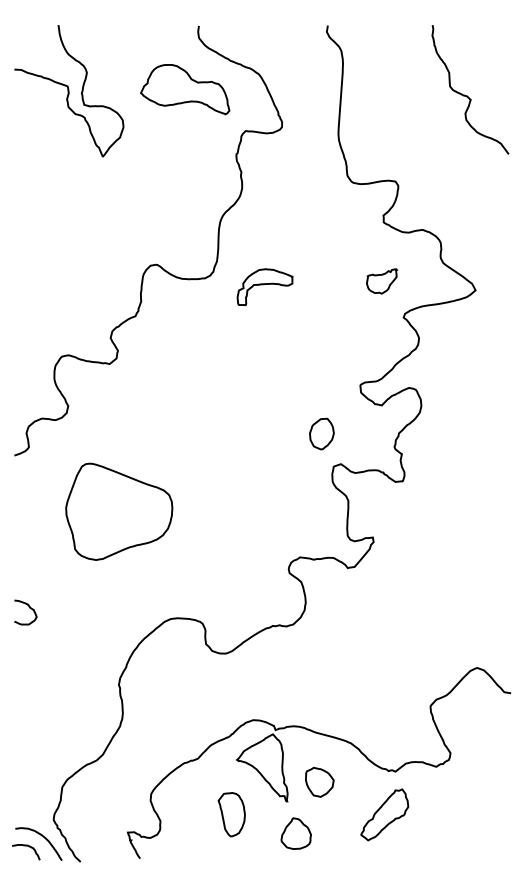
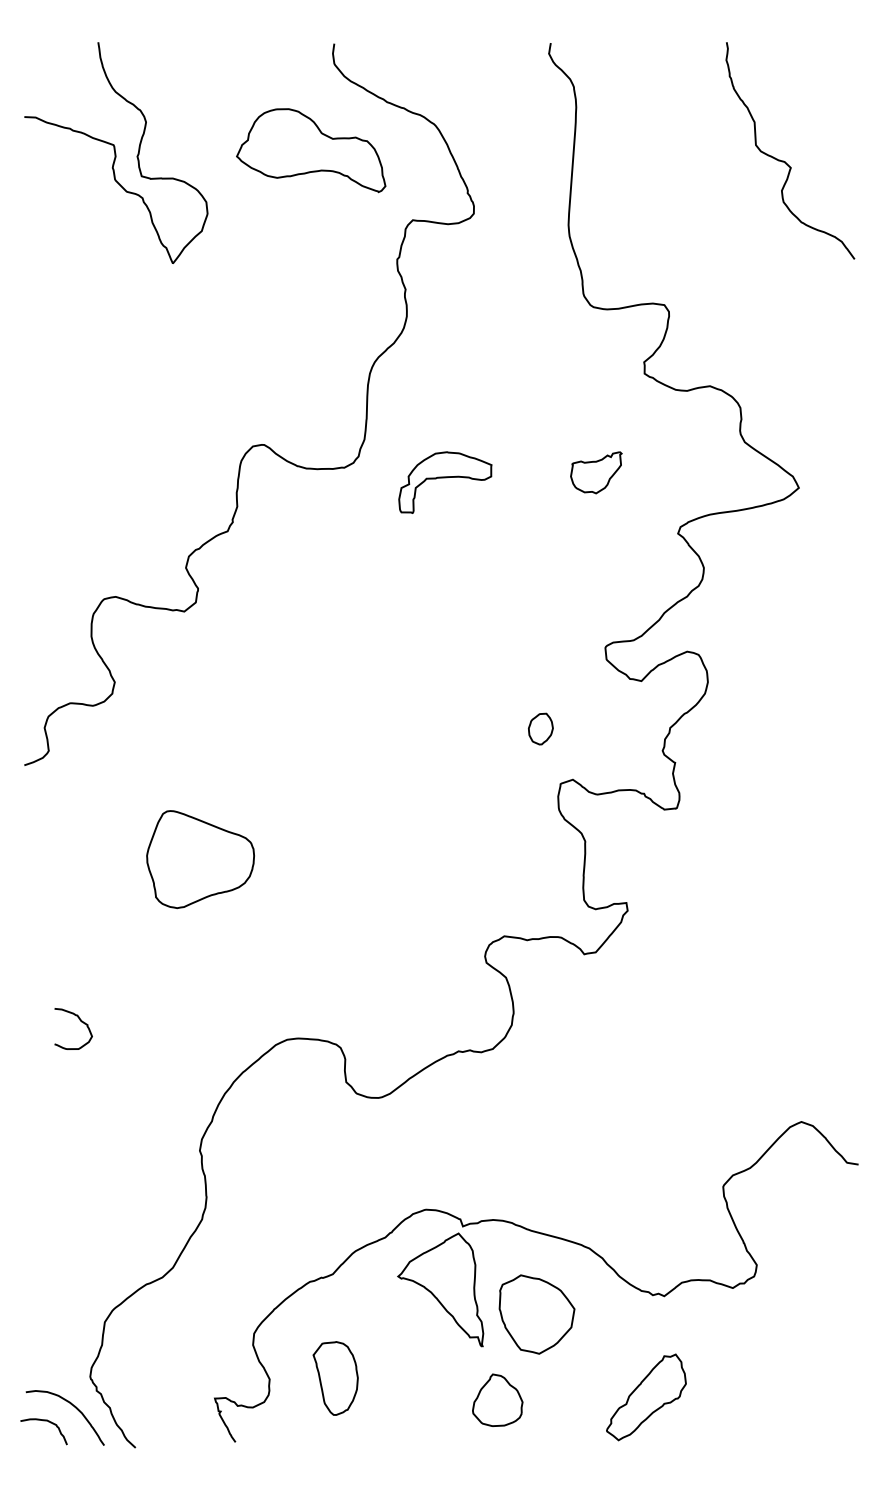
part: (382, 281) -> (597, 472), moved
part: (321, 433) -> (540, 728), size x0.6
part: (119, 511) -> (200, 859), size x0.6
curve: (29, 608) -> (79, 1022), moved
part: (319, 781) -> (536, 1312), size x1.6
part: (231, 814) -> (335, 1378), moved
part: (384, 814) -> (645, 1396), moved

